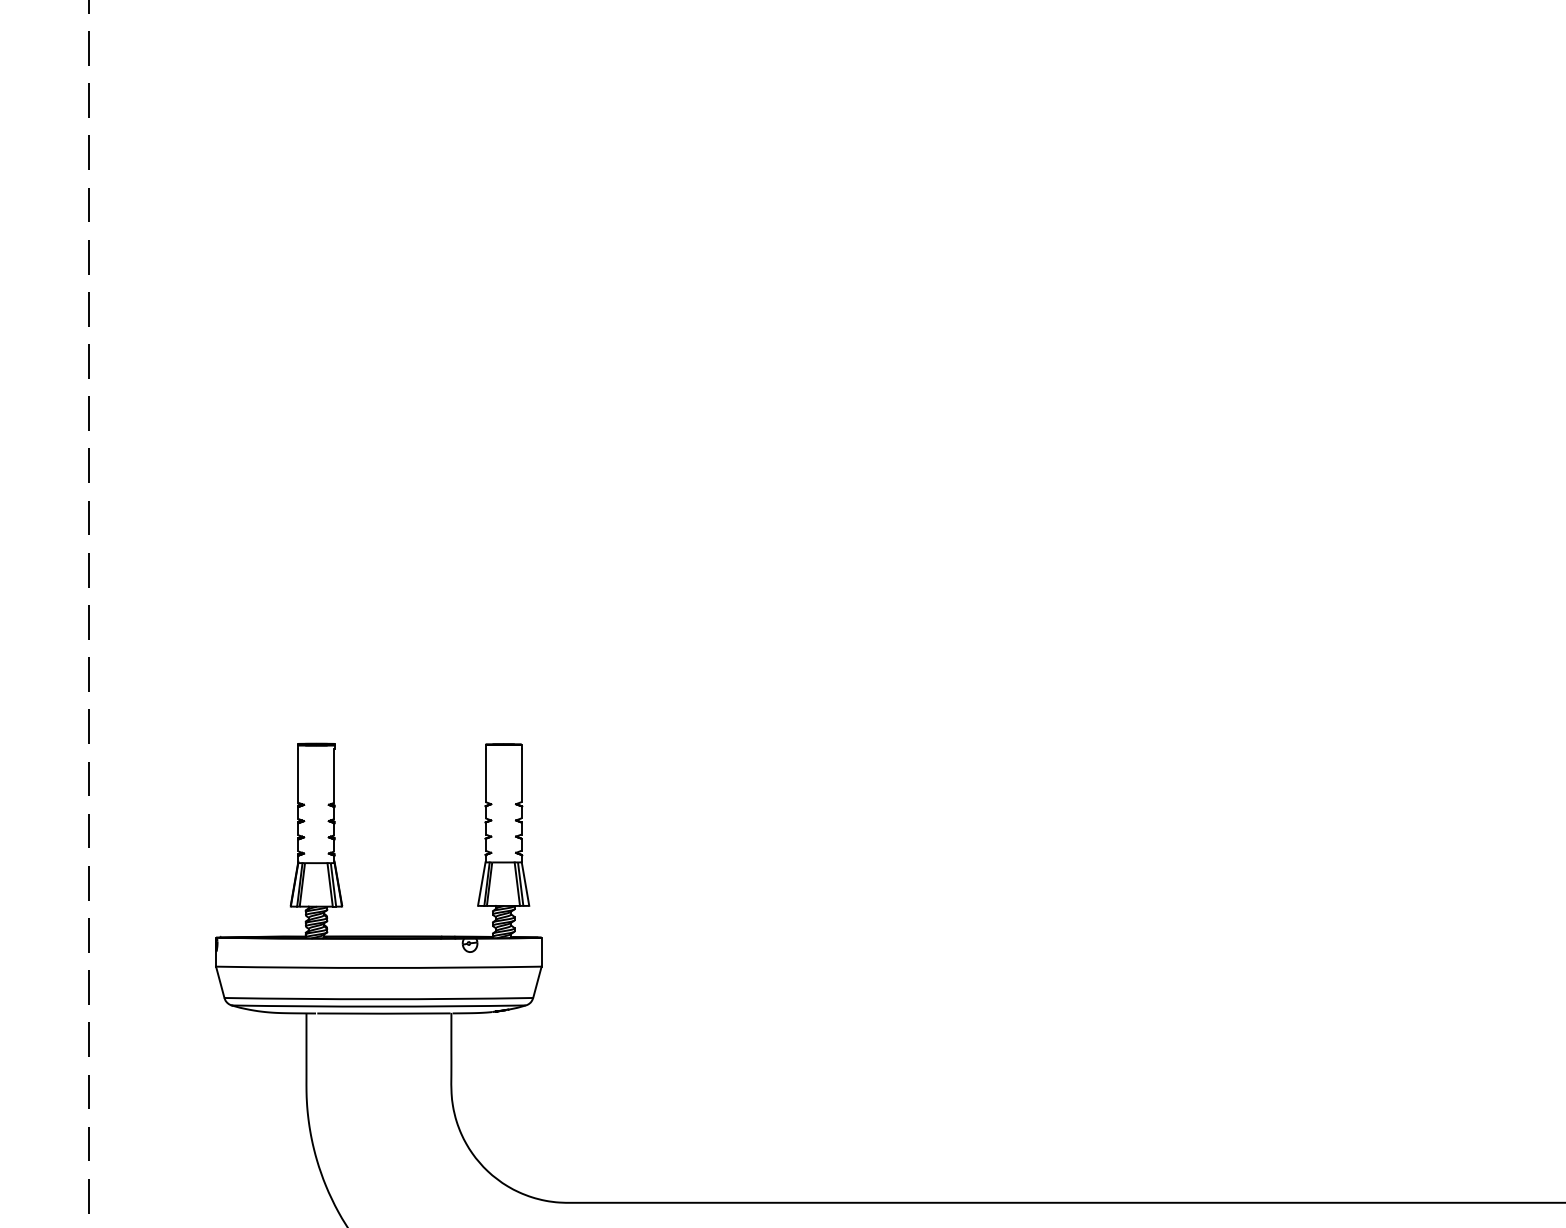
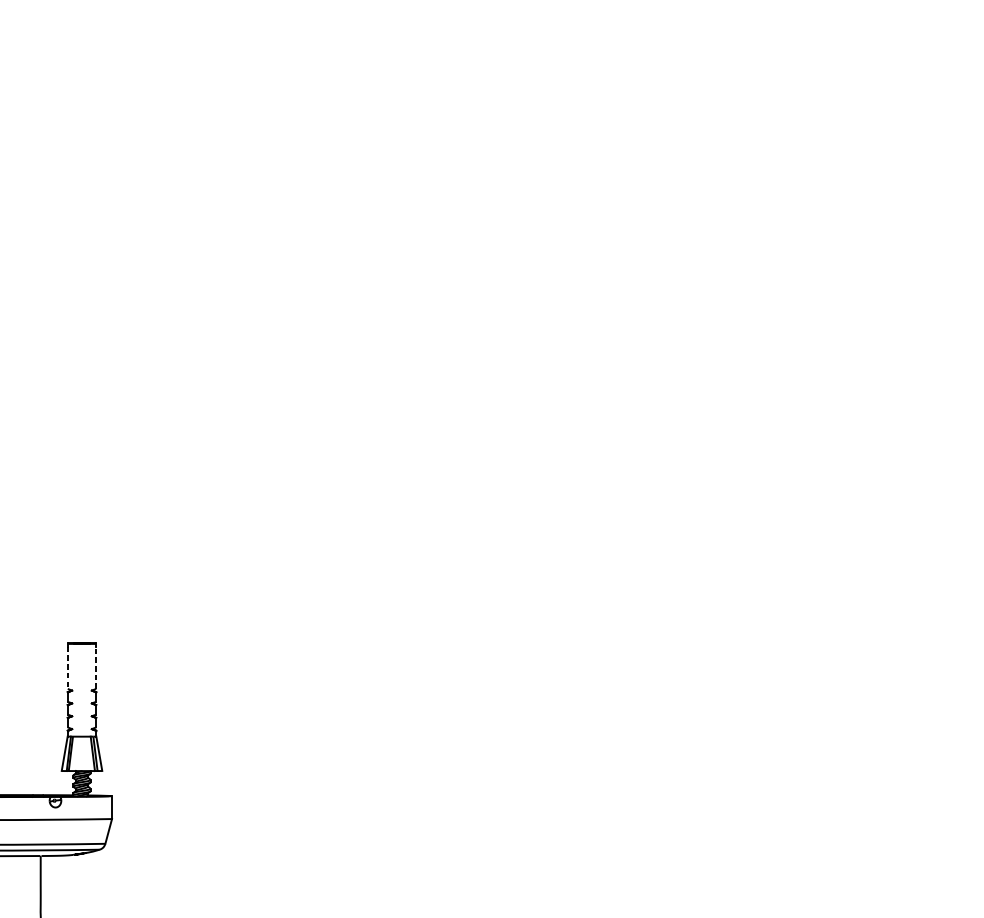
line: (485, 775) -> (67, 667), solid -> dashed
line: (521, 775) -> (96, 667), solid -> dashed

